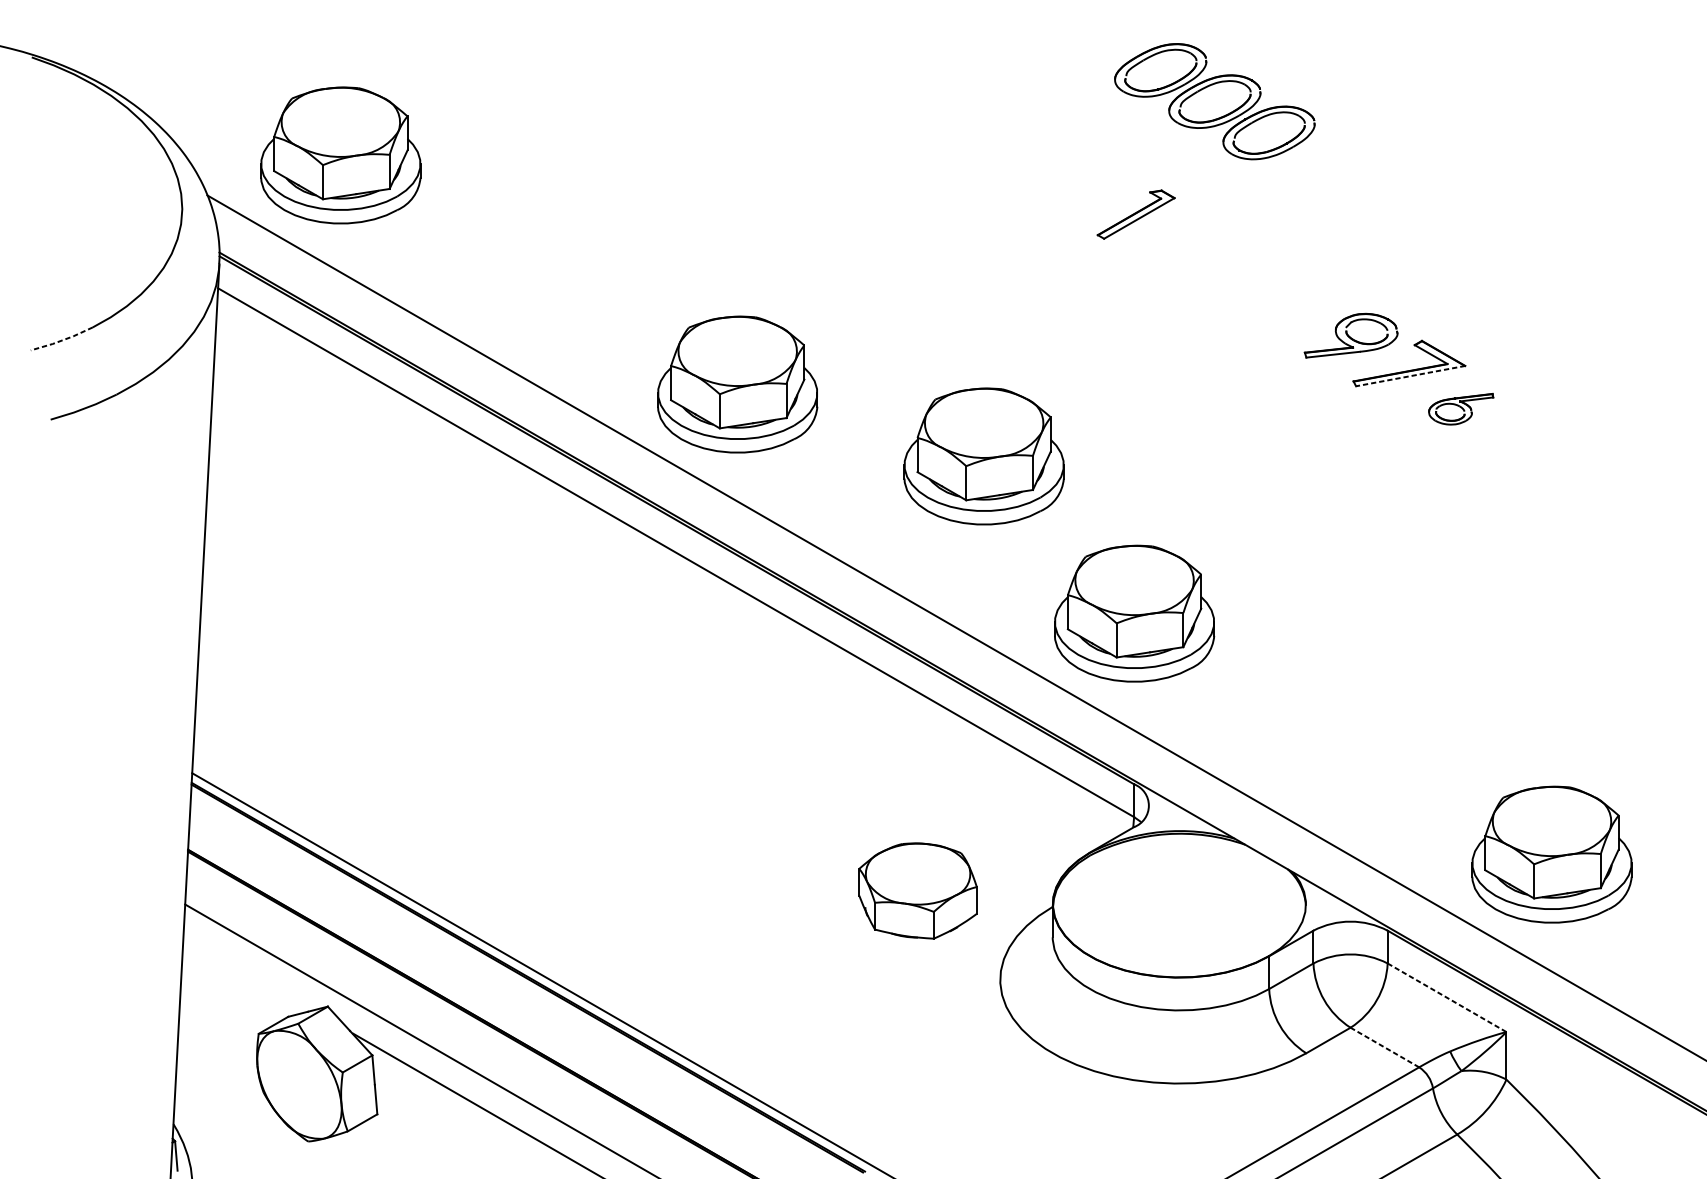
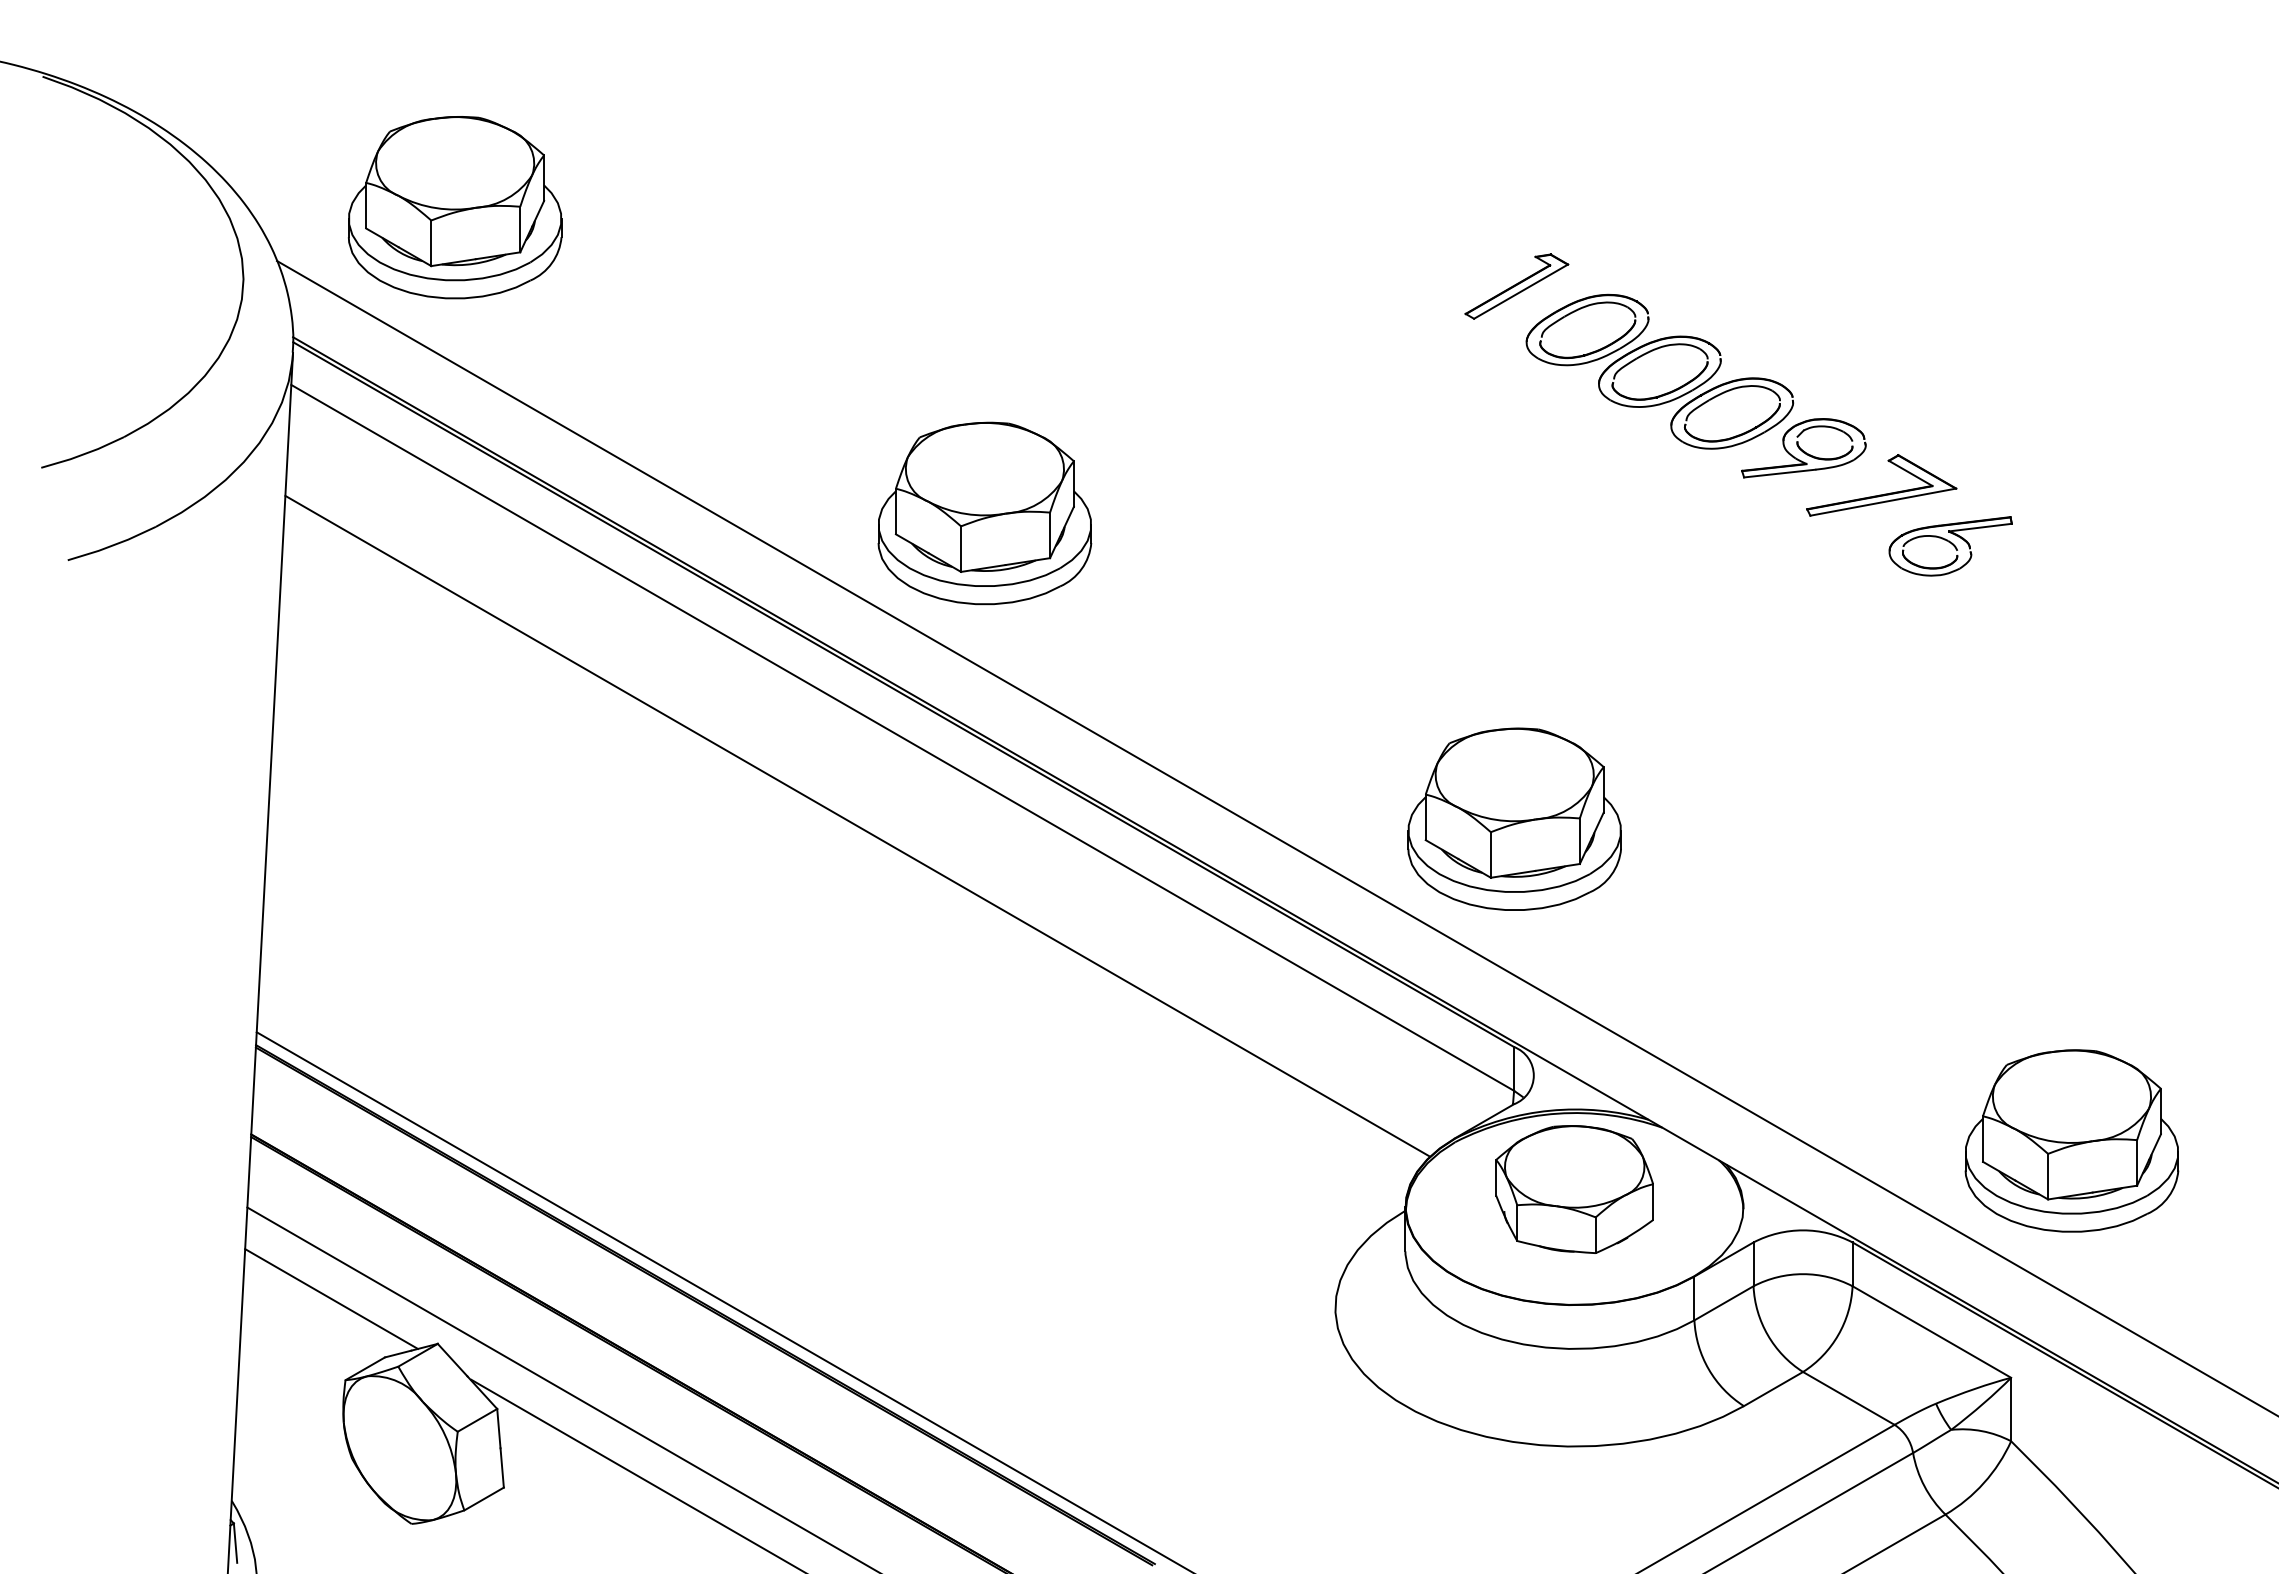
part: (1207, 87) -> (1650, 352), moved
line: (62, 340) -> (83, 454), dashed -> solid
line: (1410, 376) -> (1882, 502), dashed -> solid
part: (1461, 409) -> (1950, 546), size x1.43
part: (983, 456) -> (1313, 609), removed
line: (642, 618) -> (857, 825), added
part: (917, 891) -> (1574, 1189), moved
line: (248, 972) -> (331, 1298), added
line: (1446, 998) -> (1931, 1332), dashed -> solid
line: (1384, 1047) -> (1848, 1398), dashed -> solid

